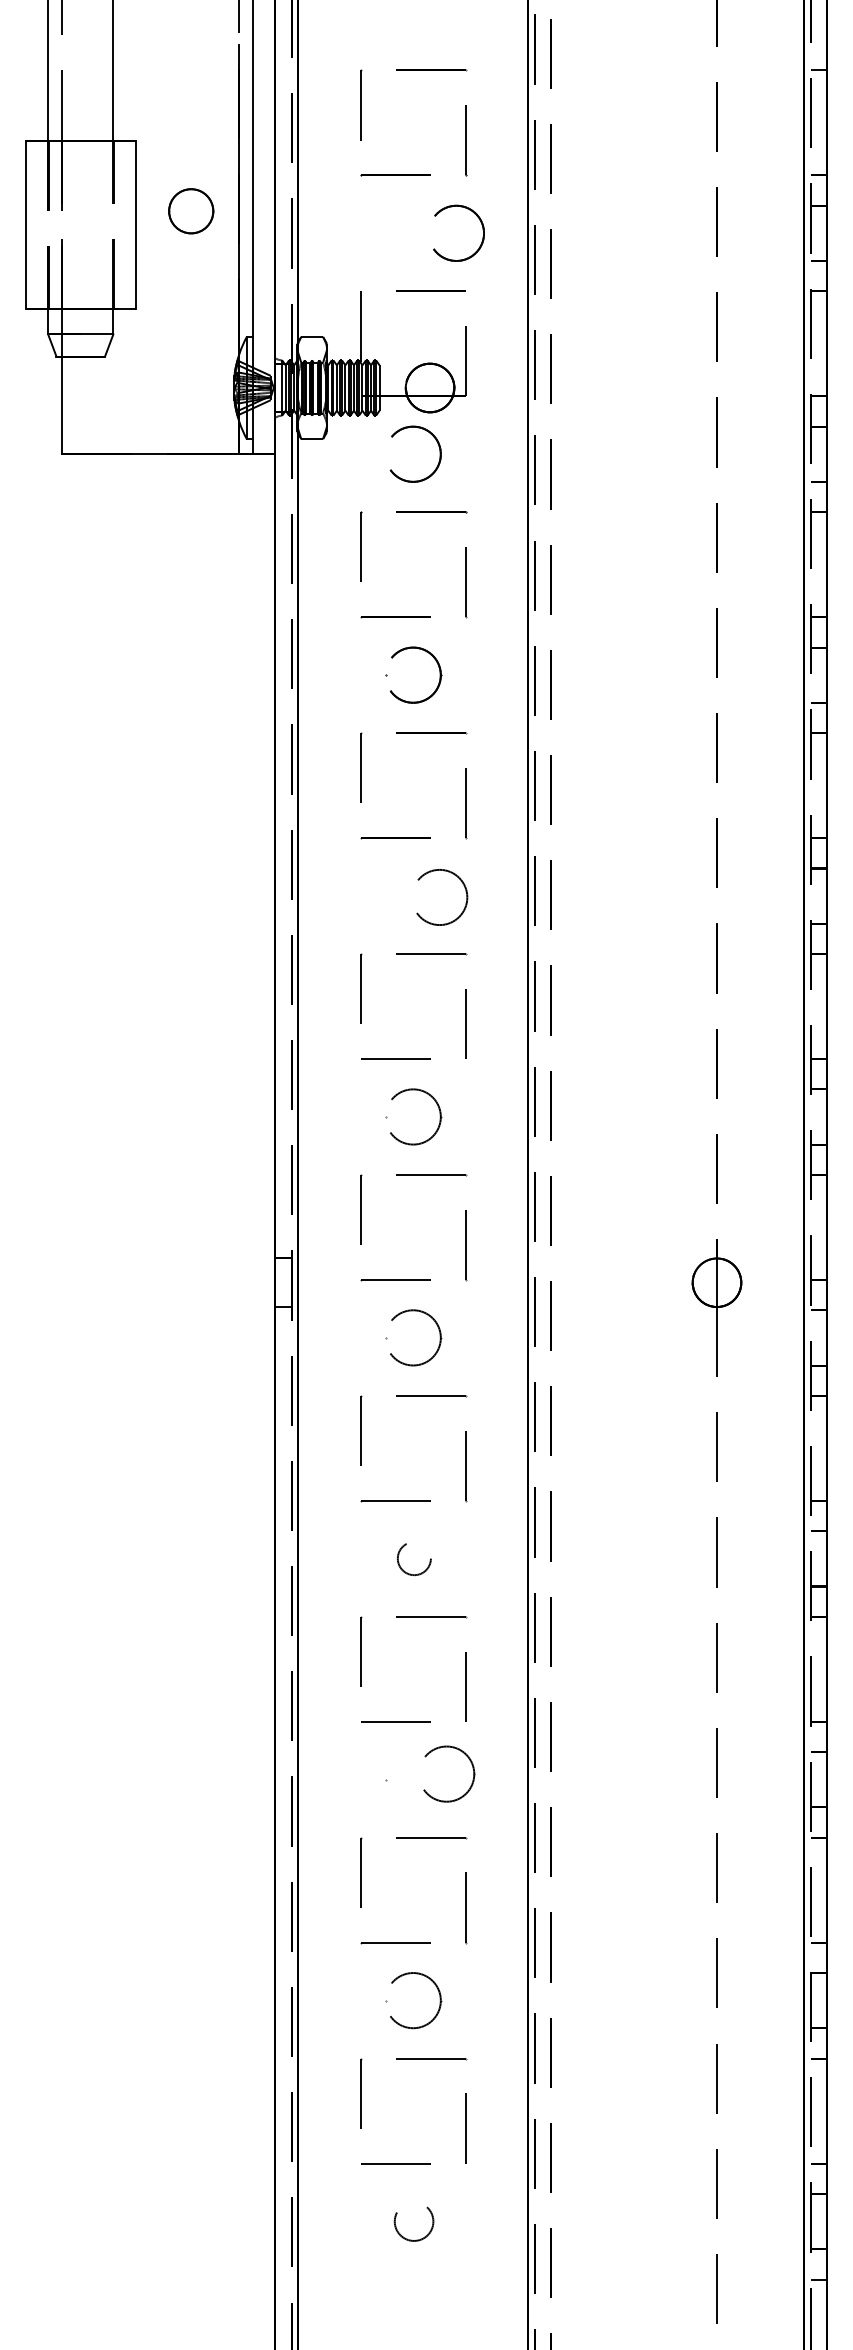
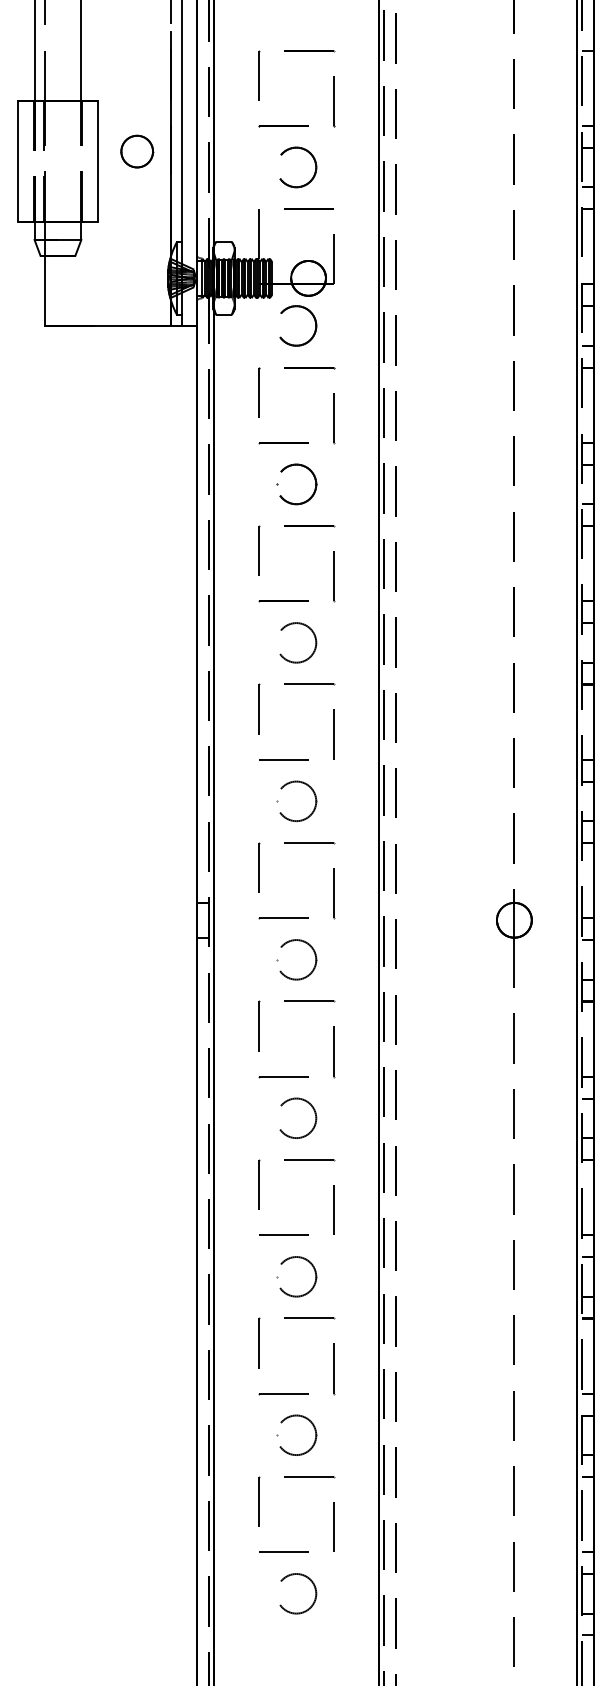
part: (481, 227) -> (314, 163), moved
circle: (442, 896) -> (298, 642), moved
circle: (416, 1557) -> (298, 1117), size x1.67
part: (471, 1768) -> (314, 1272), moved
circle: (416, 2221) -> (298, 1593), size x1.43

